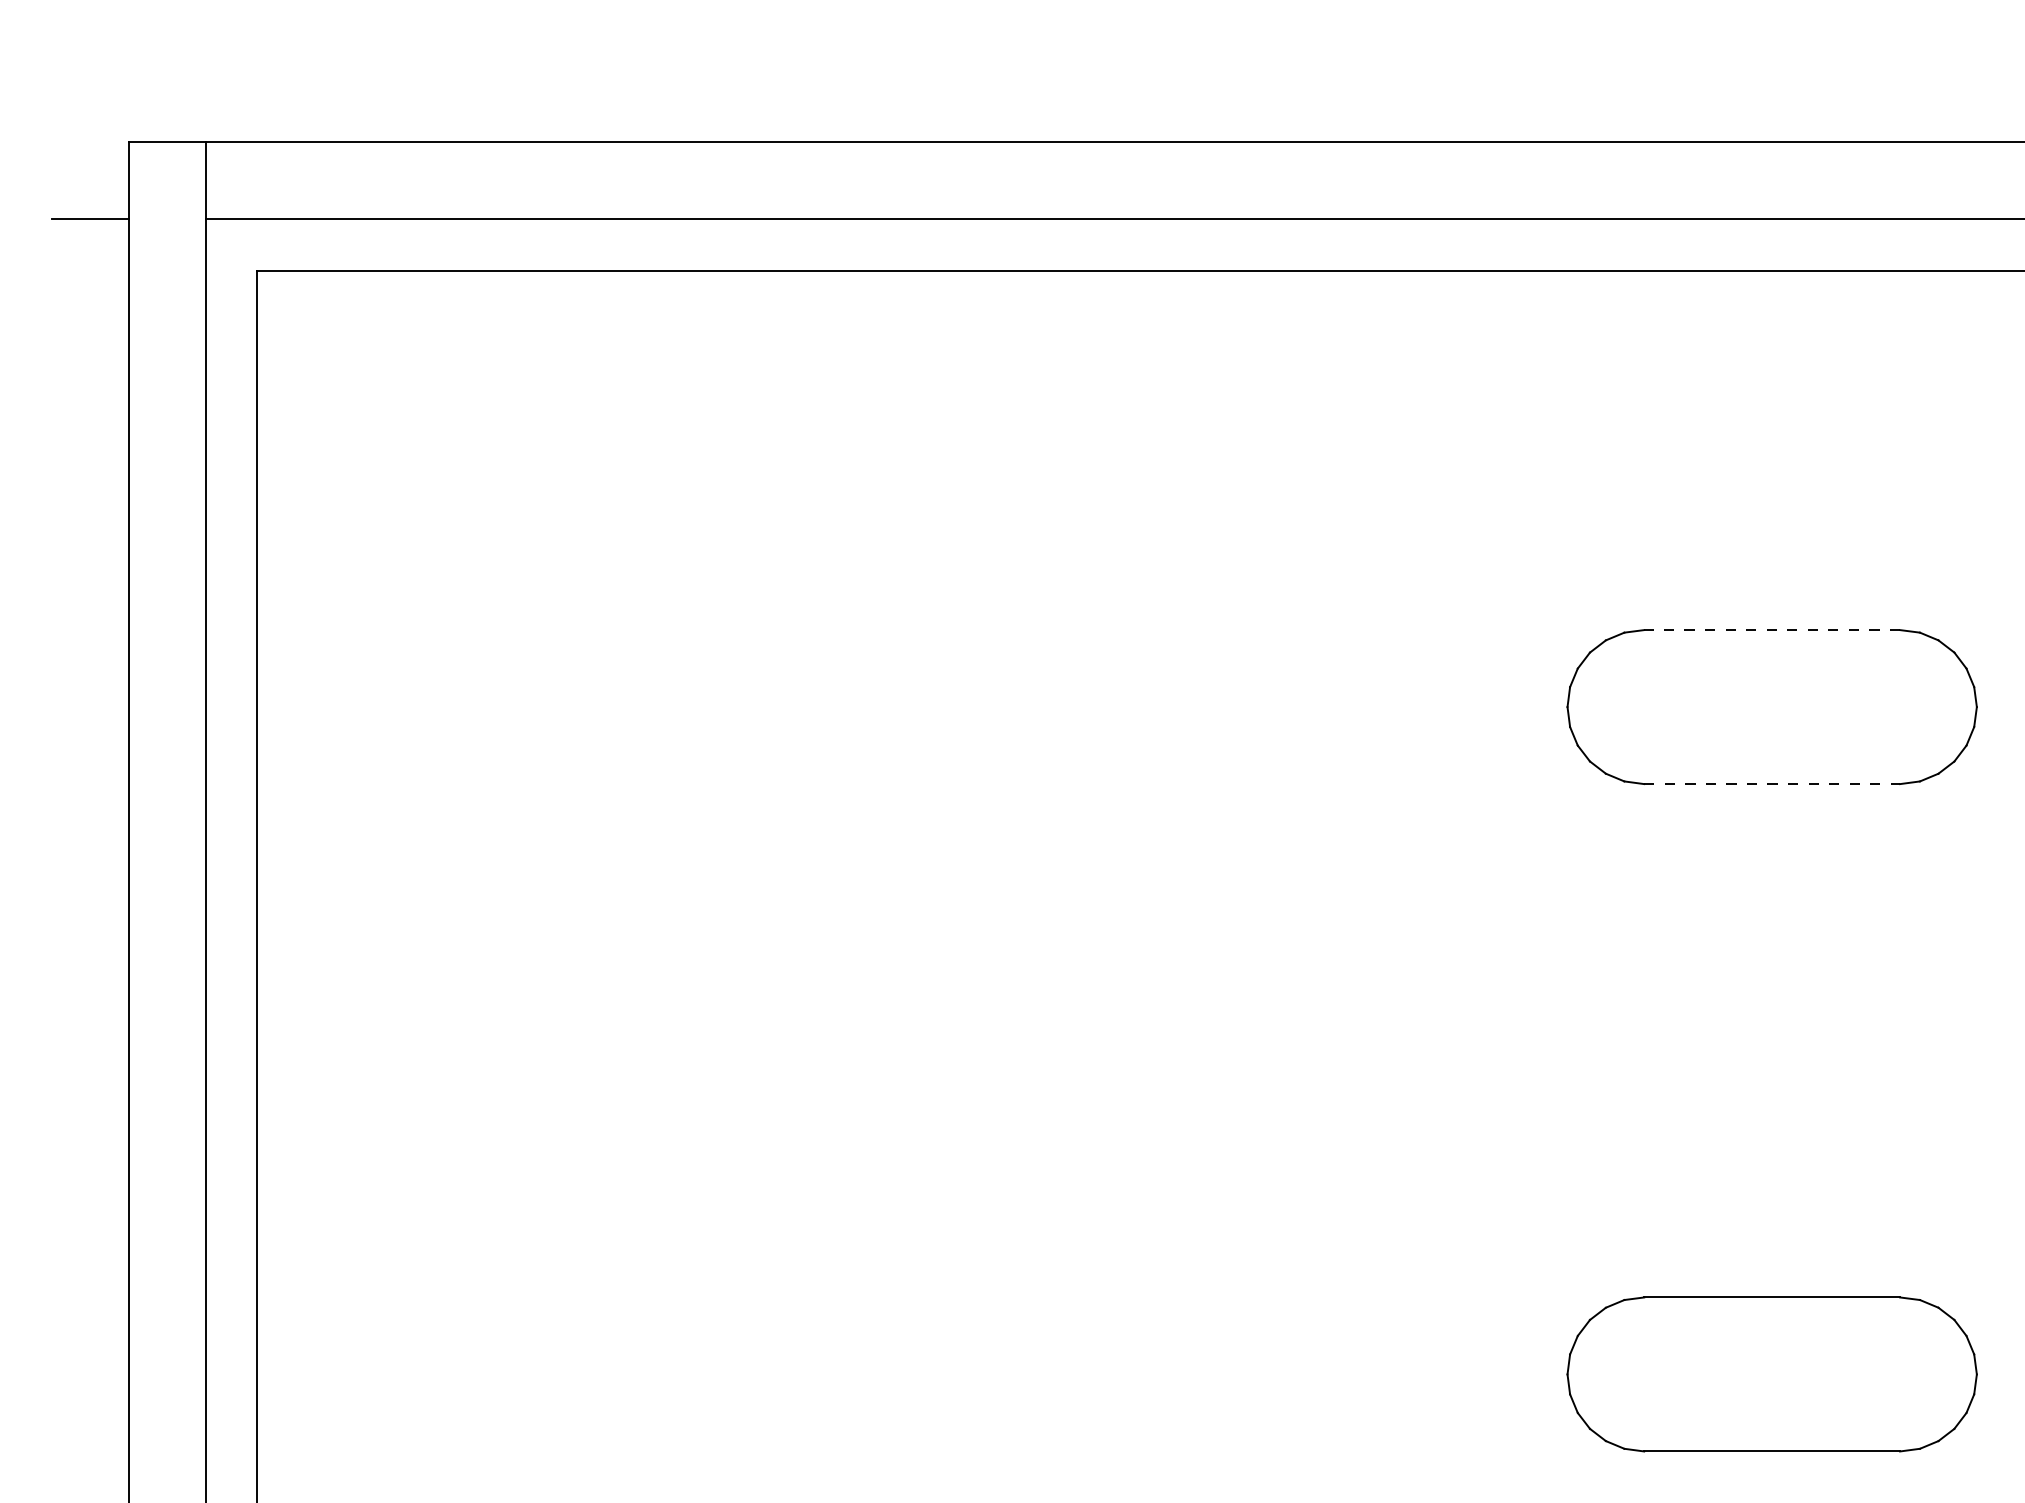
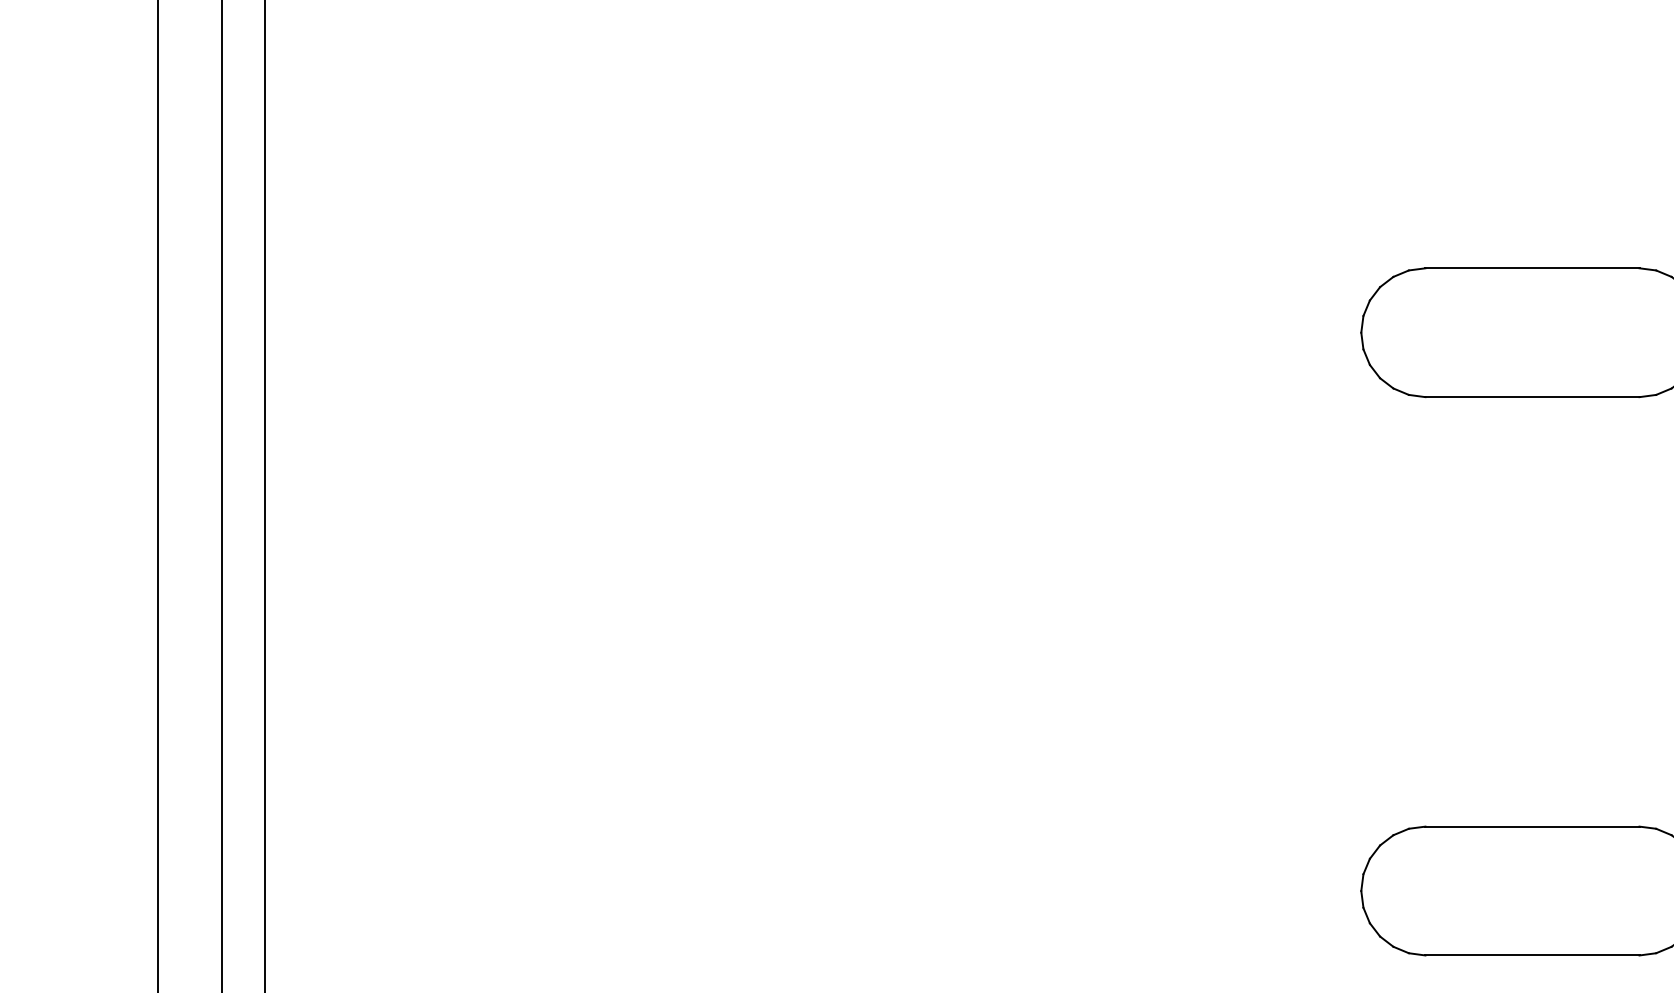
line: (1772, 630) -> (1532, 268), dashed -> solid
line: (1772, 784) -> (1532, 397), dashed -> solid

